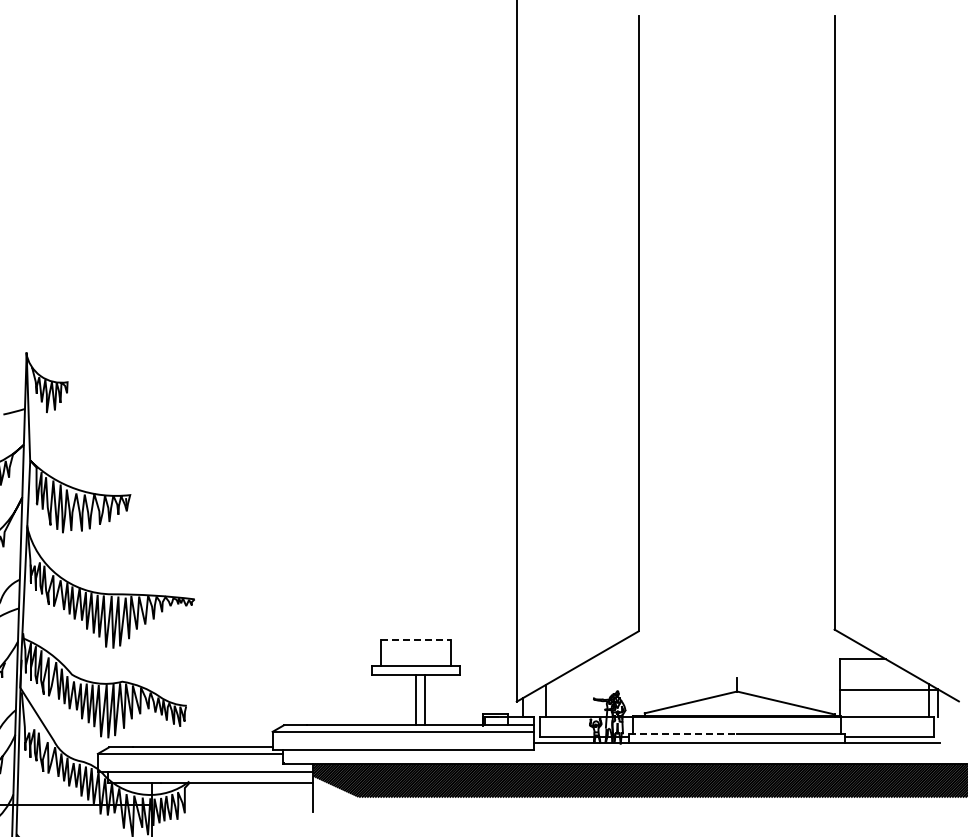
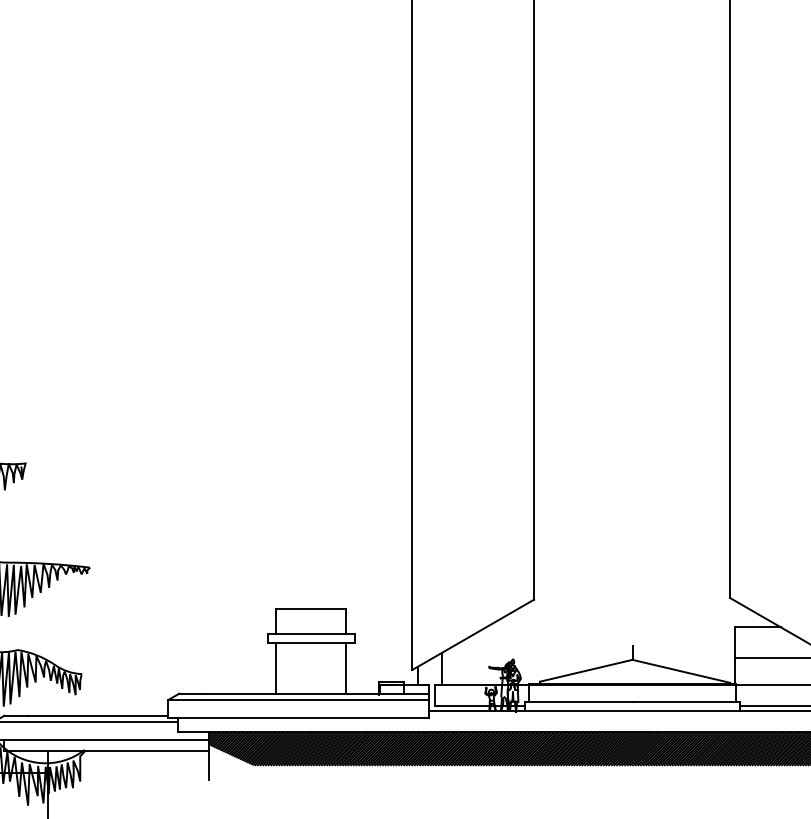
line: (415, 640) -> (310, 608), dashed -> solid
line: (416, 699) -> (276, 667), moved
line: (424, 699) -> (345, 667), moved
line: (683, 733) -> (578, 701), dashed -> solid

